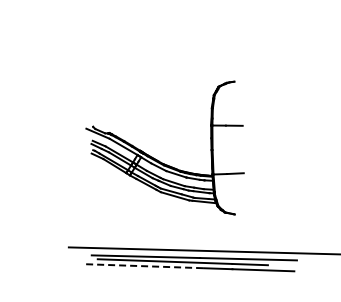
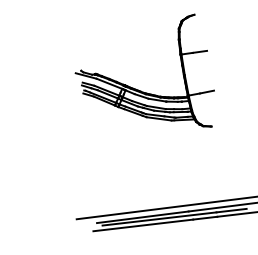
part: (157, 159) -> (139, 90), moved
line: (145, 266) -> (143, 225), dashed -> solid

